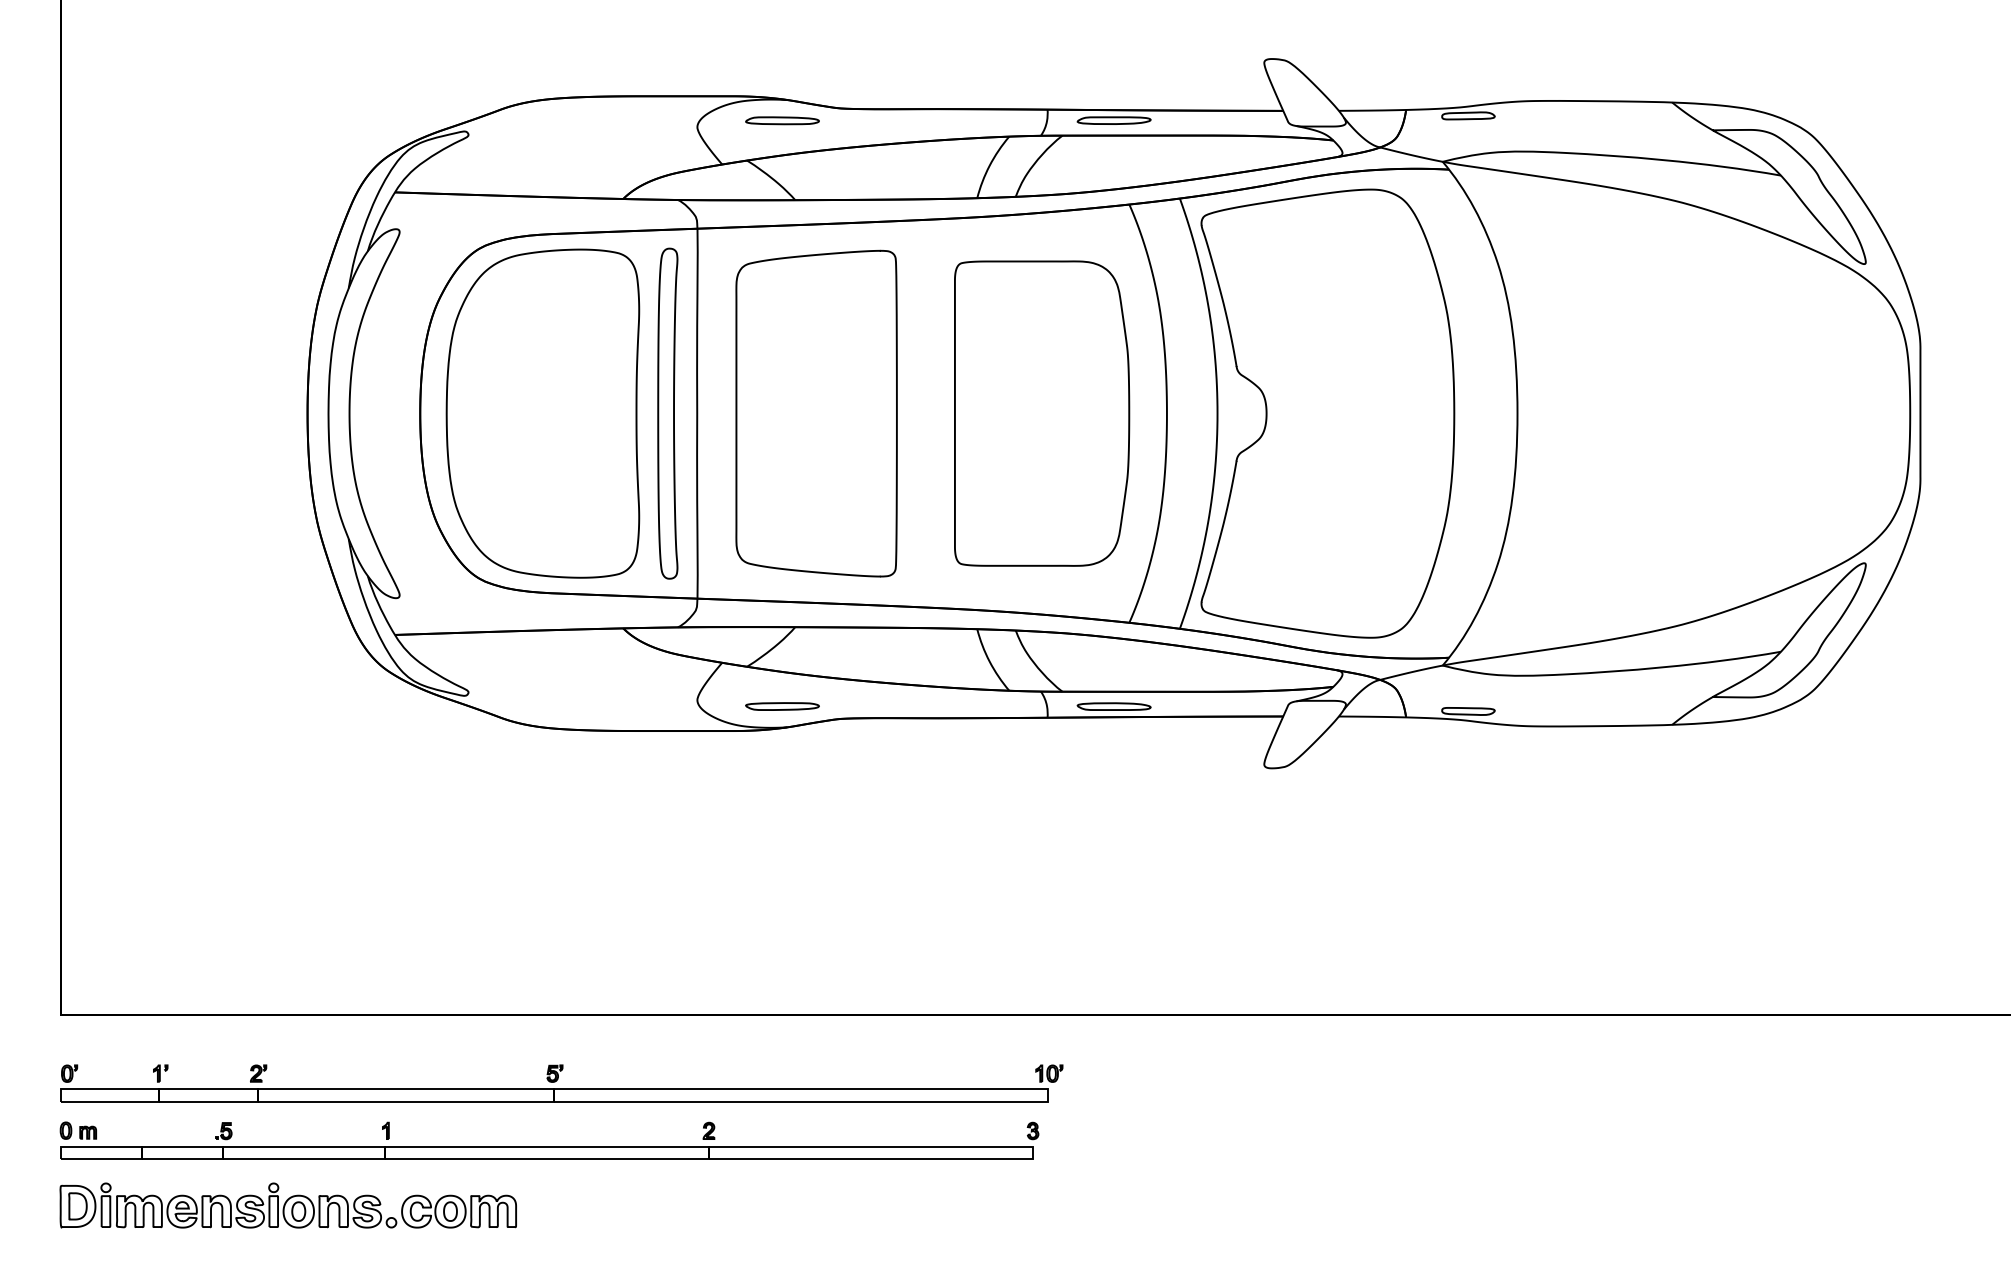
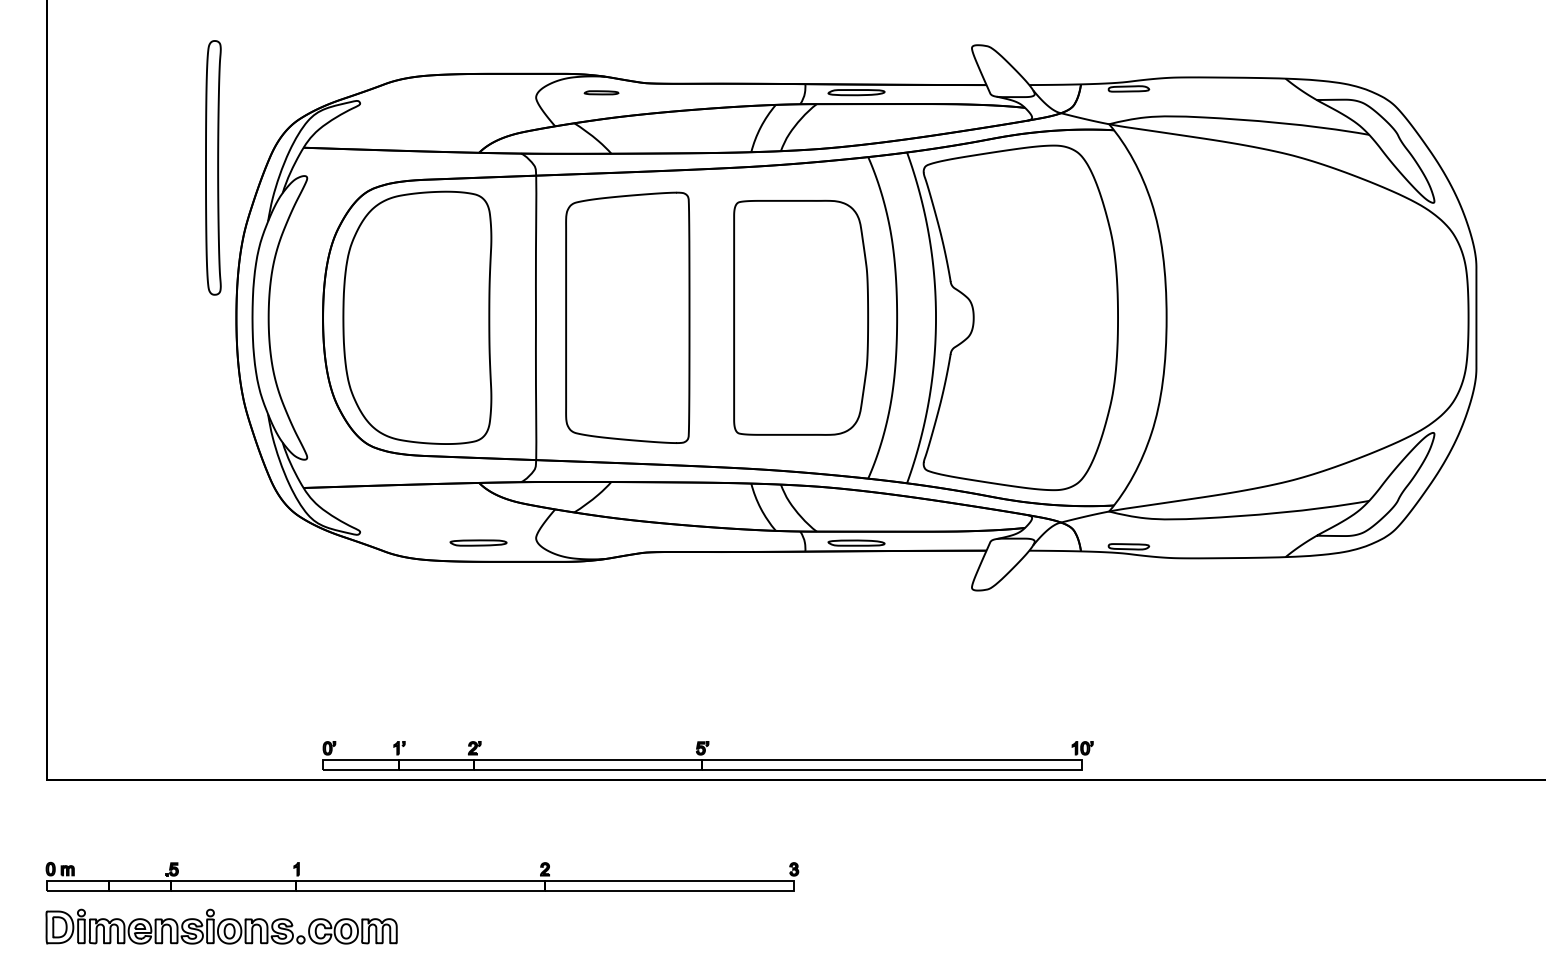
part: (782, 120) -> (601, 92), size x0.6
part: (667, 413) -> (213, 167), moved
part: (782, 705) -> (478, 542), moved
part: (561, 1083) -> (707, 755), moved

